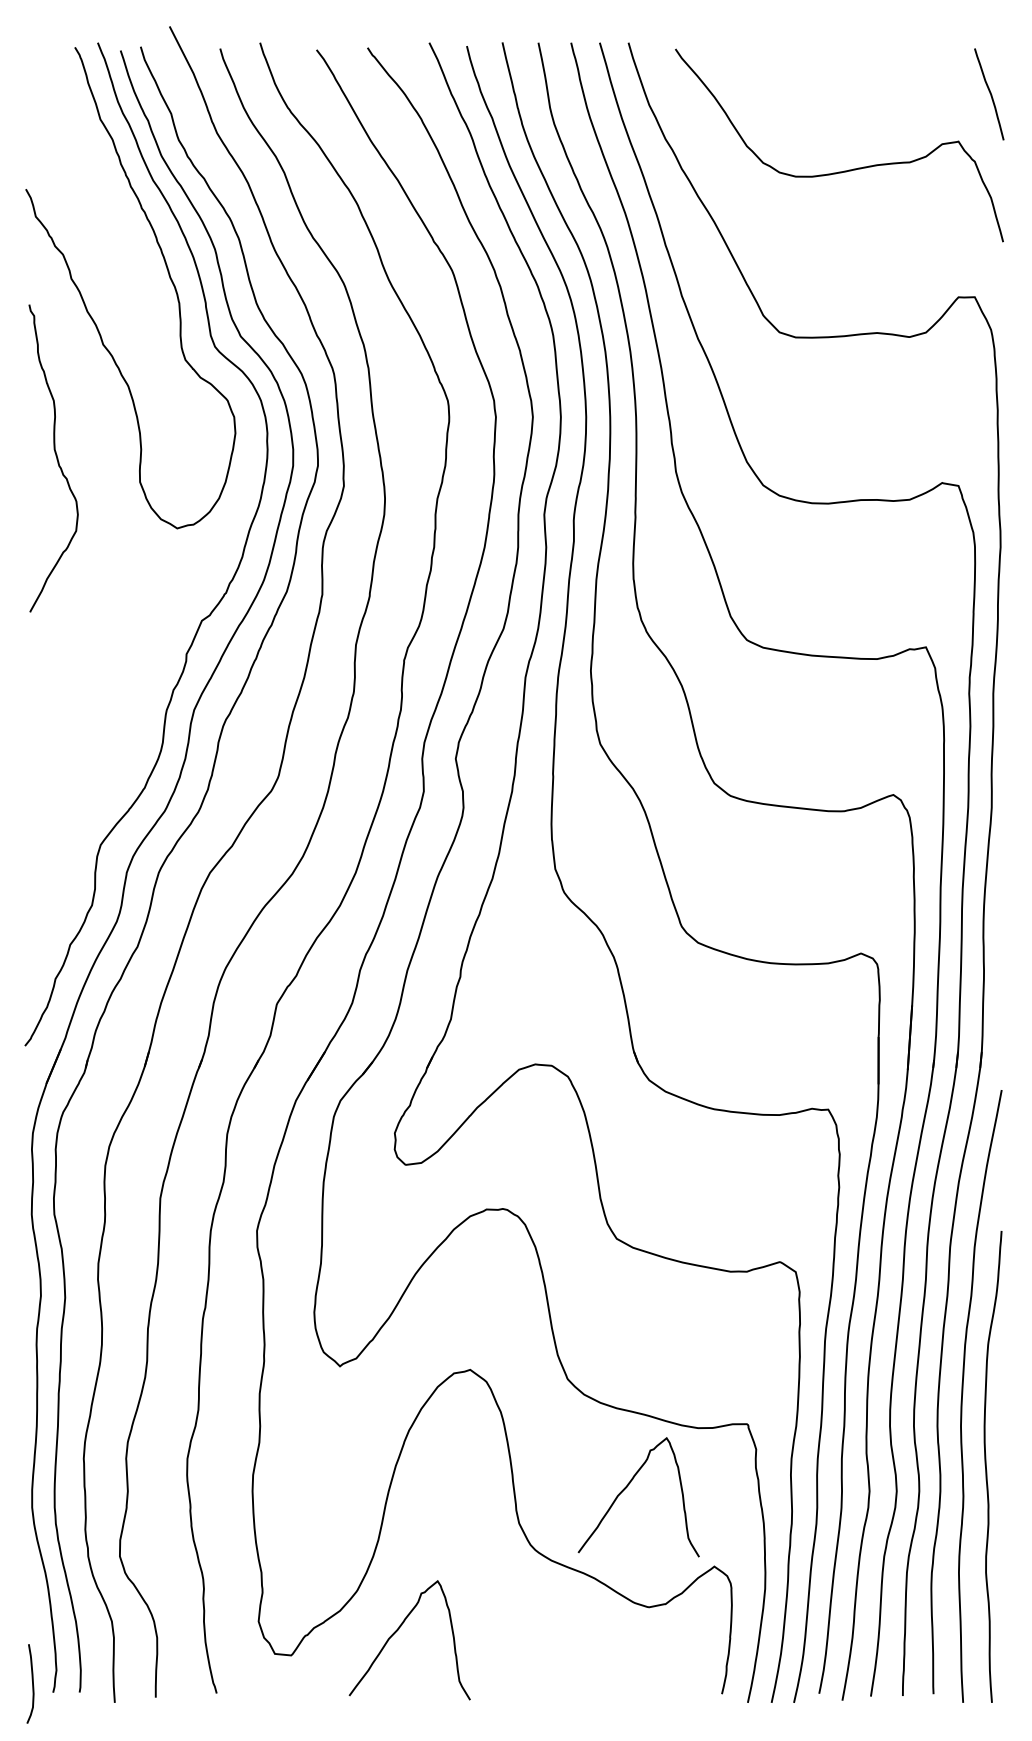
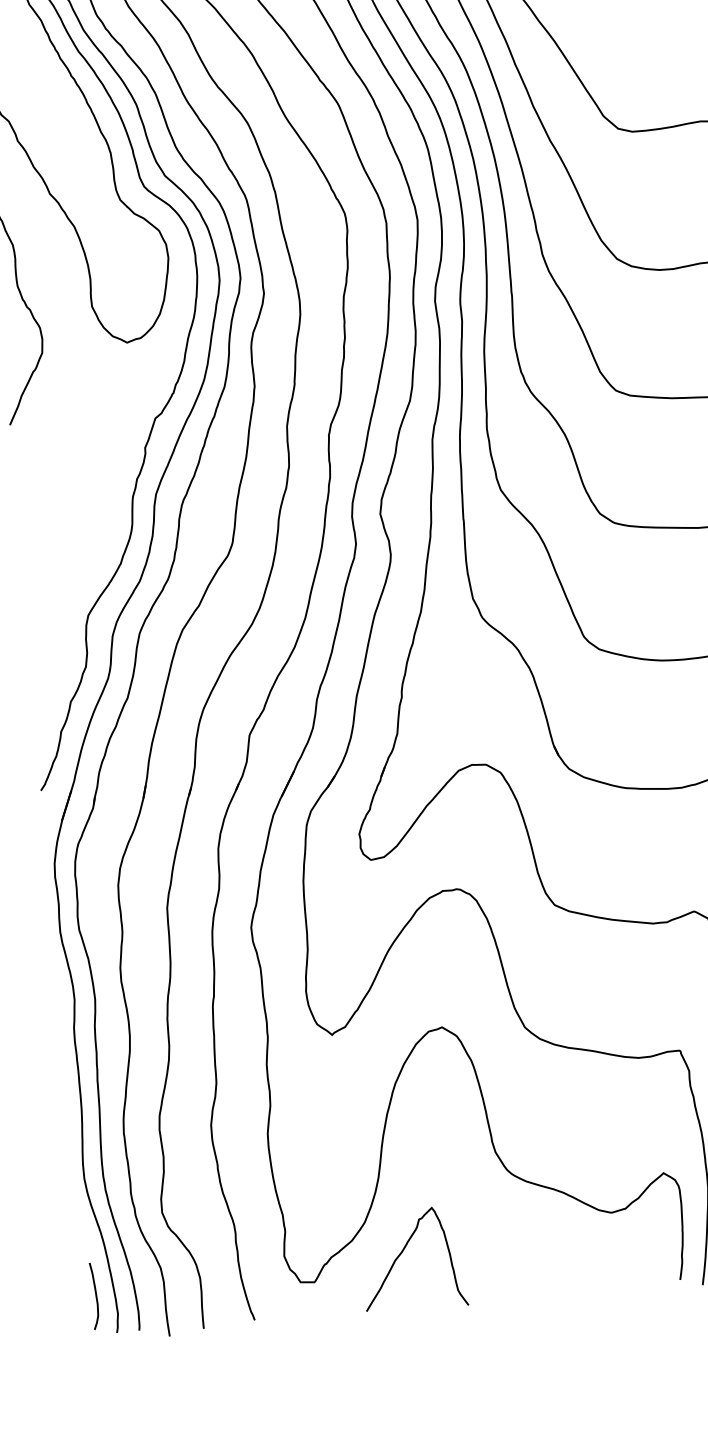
curve: (628, 1486) -> (584, 1112), removed
curve: (32, 1683) -> (95, 1295), moved

